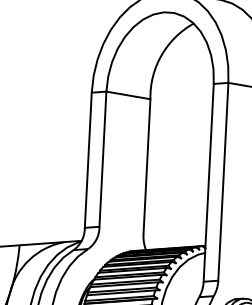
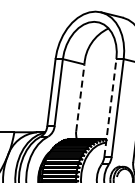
line: (147, 166) -> (80, 97), solid -> dashed
line: (208, 181) -> (110, 107), solid -> dashed

